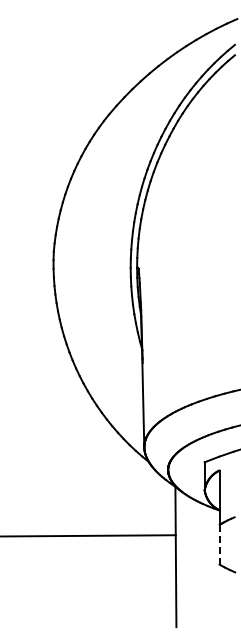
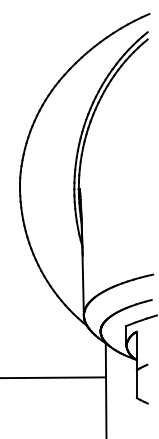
line: (219, 544) -> (136, 383), dashed -> solid

